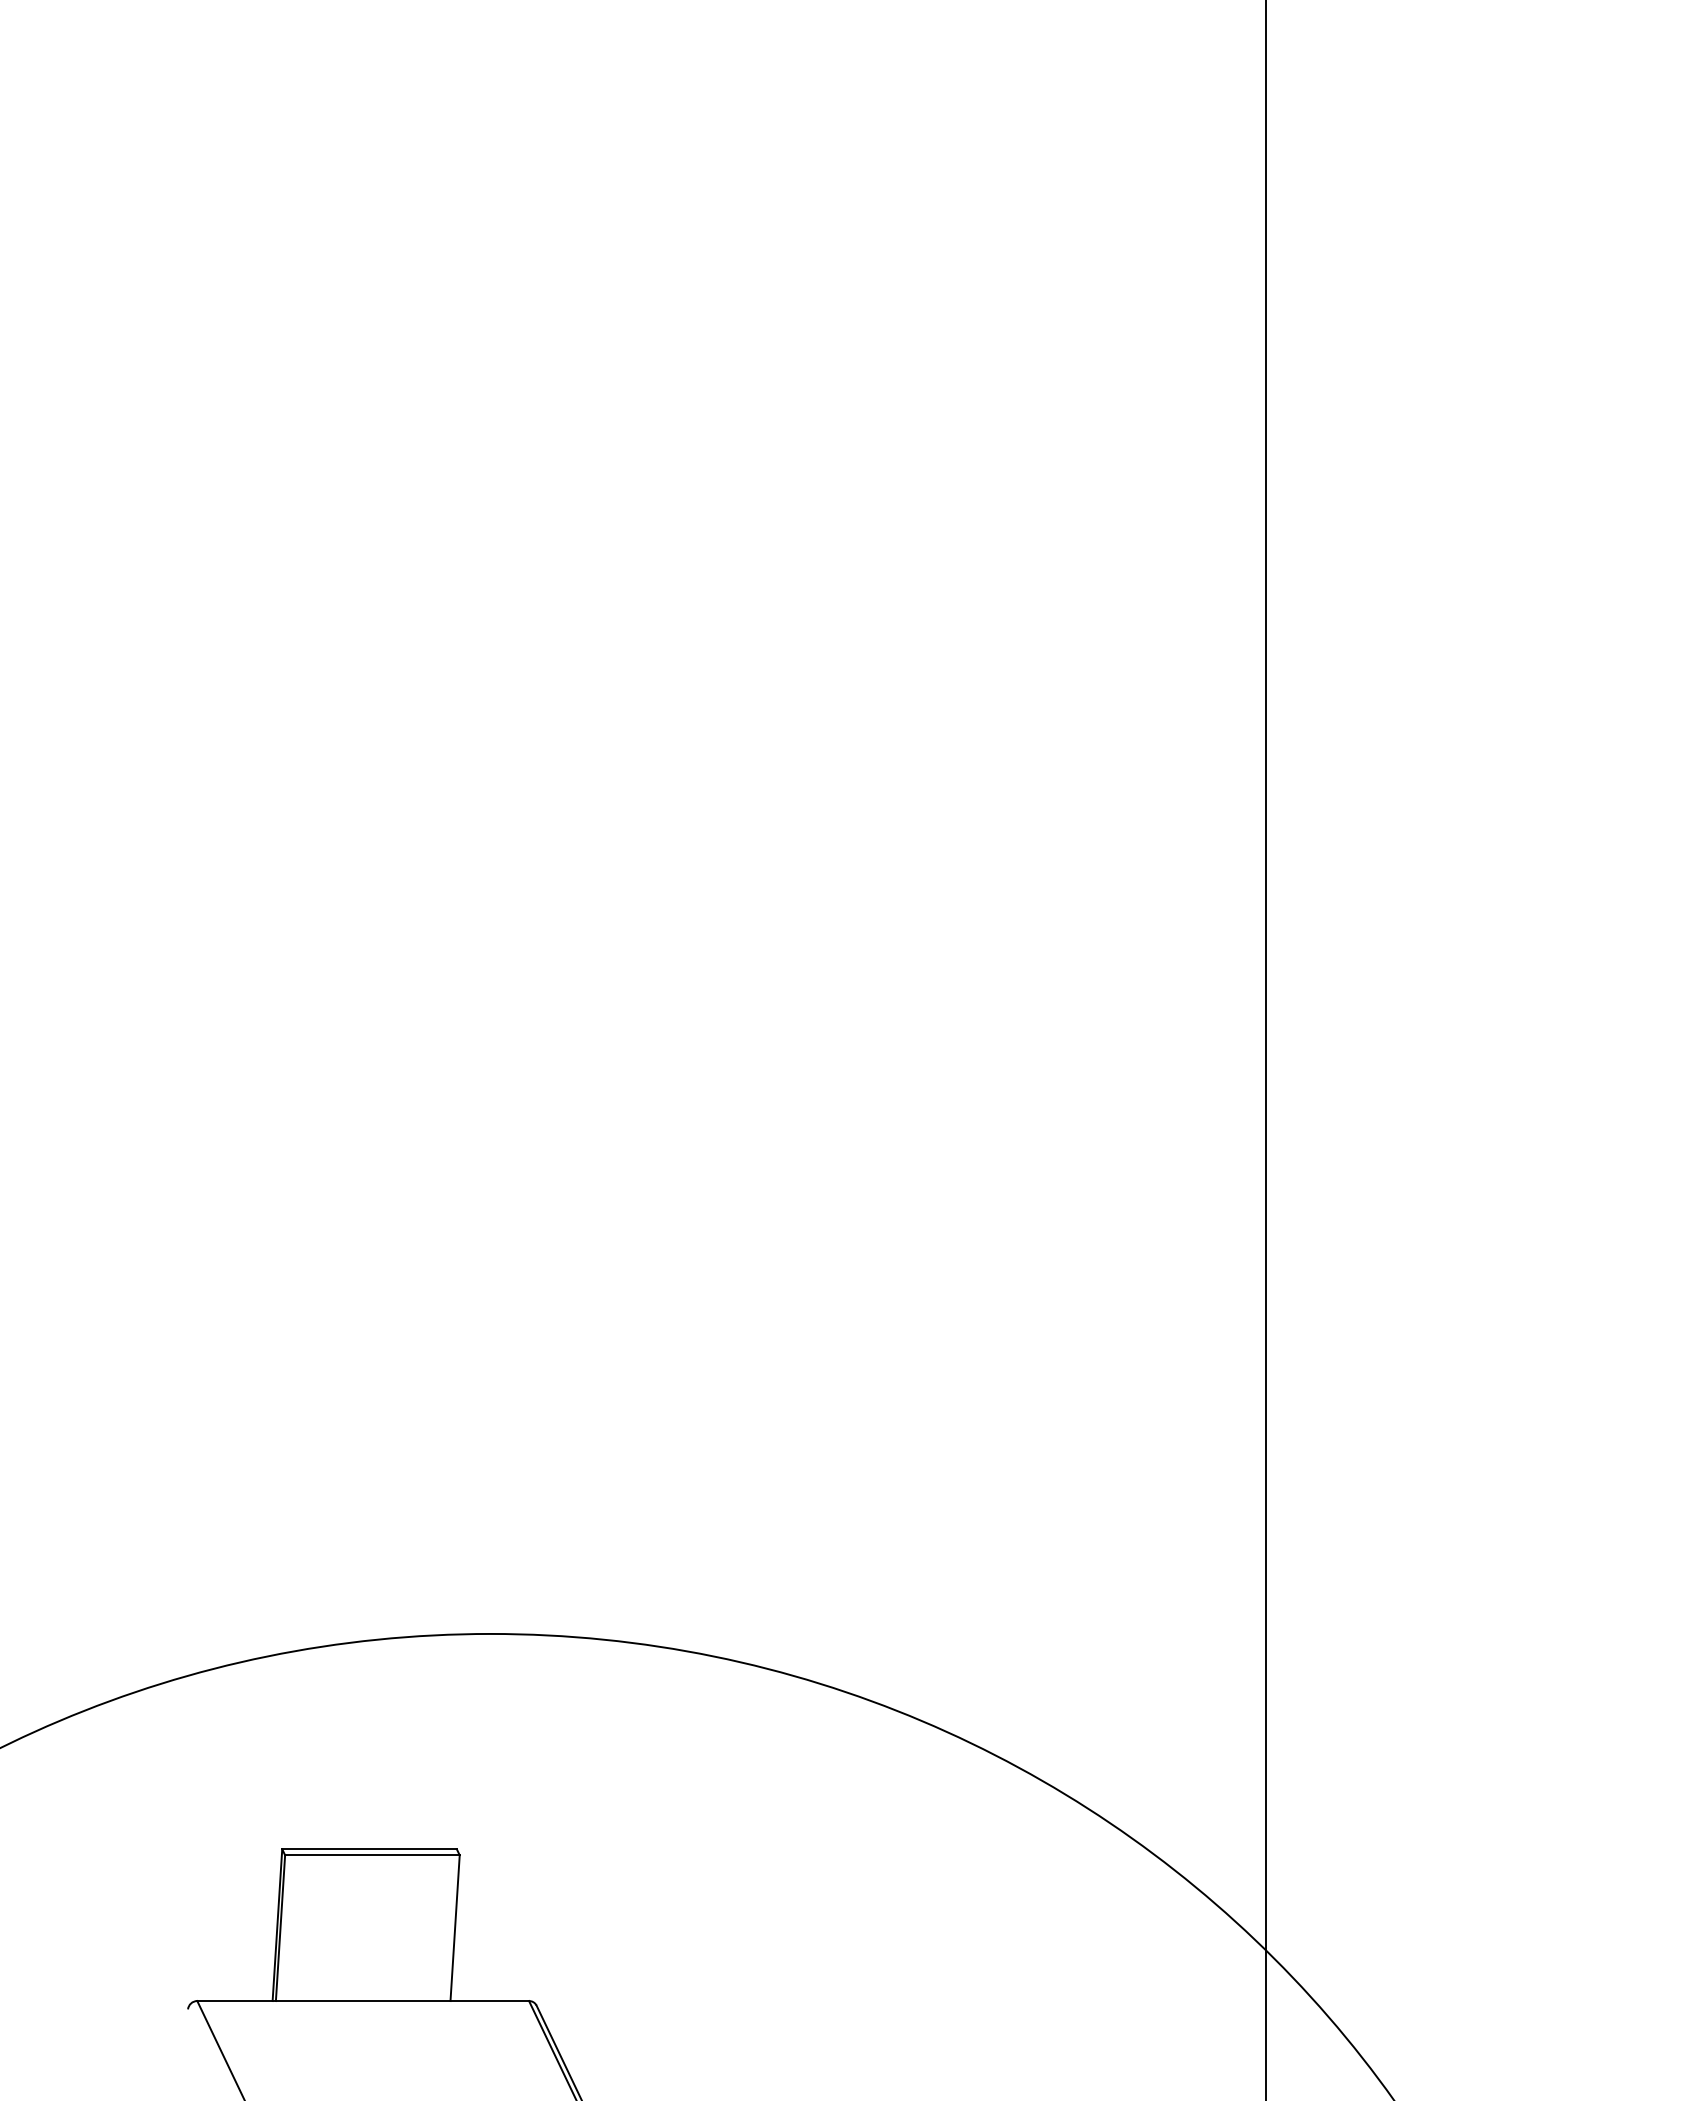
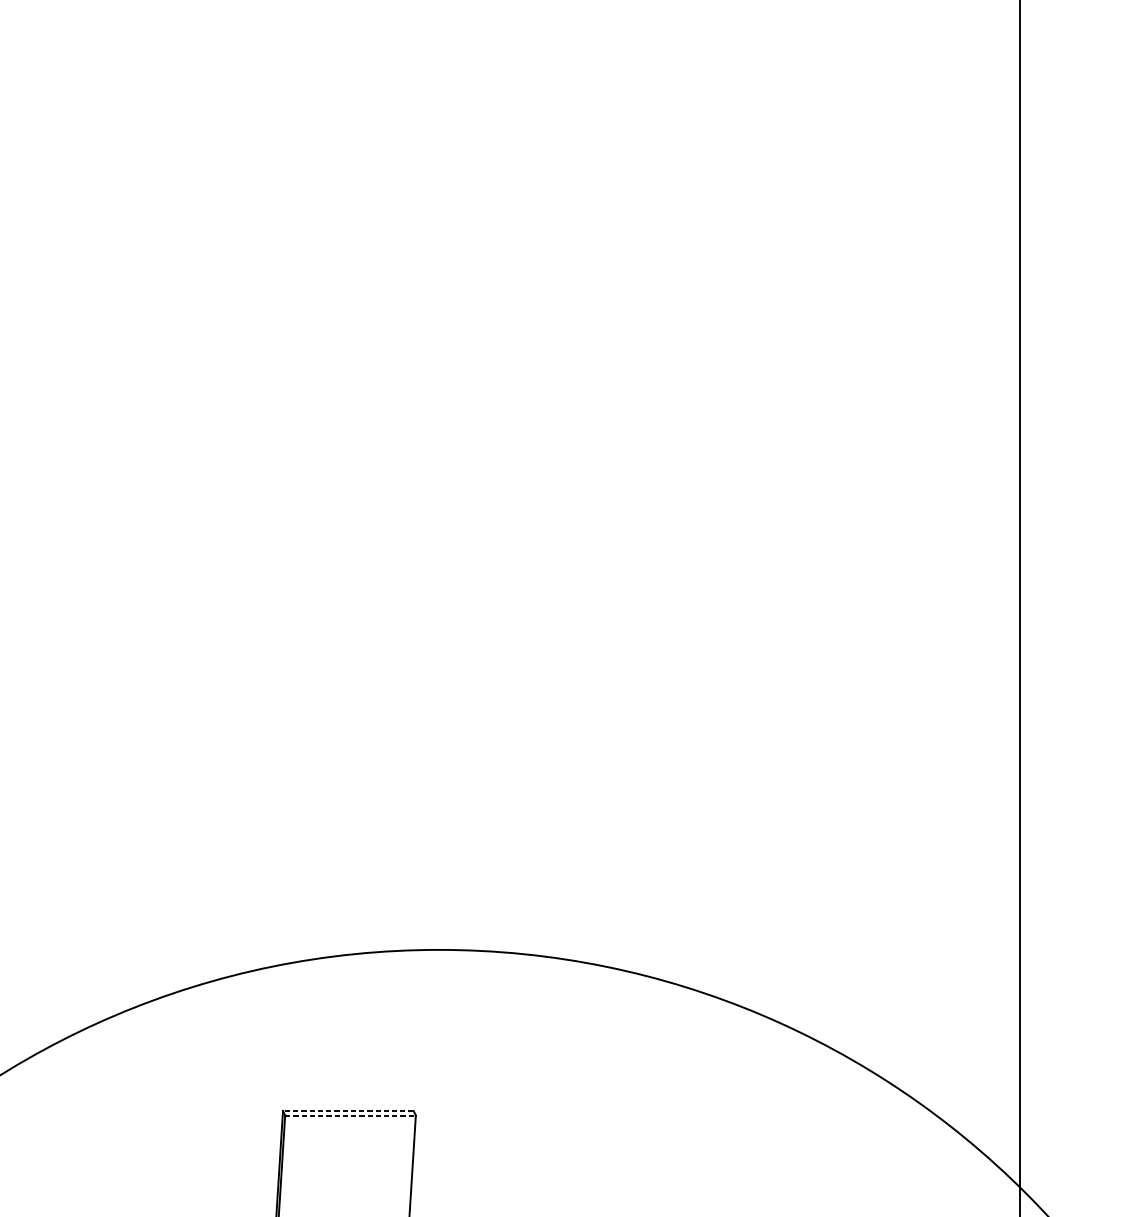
line: (369, 1849) -> (348, 1111), solid -> dashed
line: (372, 1855) -> (350, 1115), solid -> dashed

